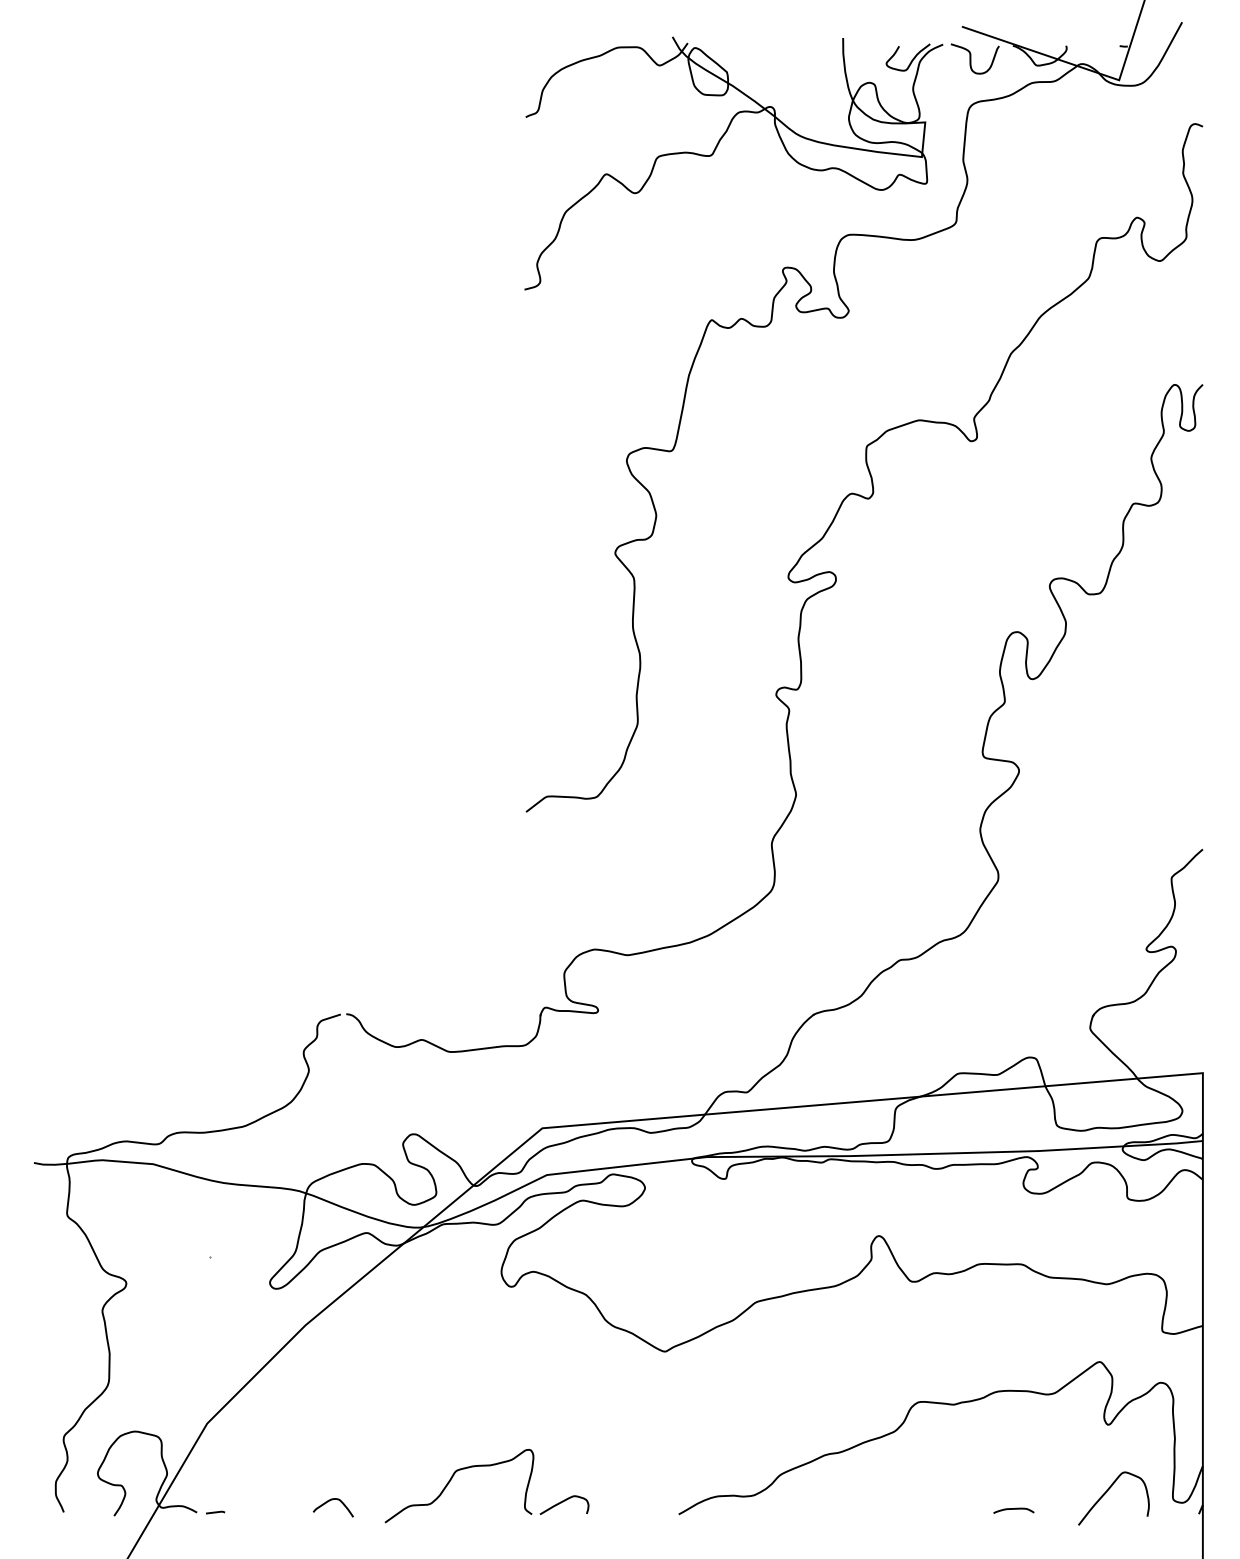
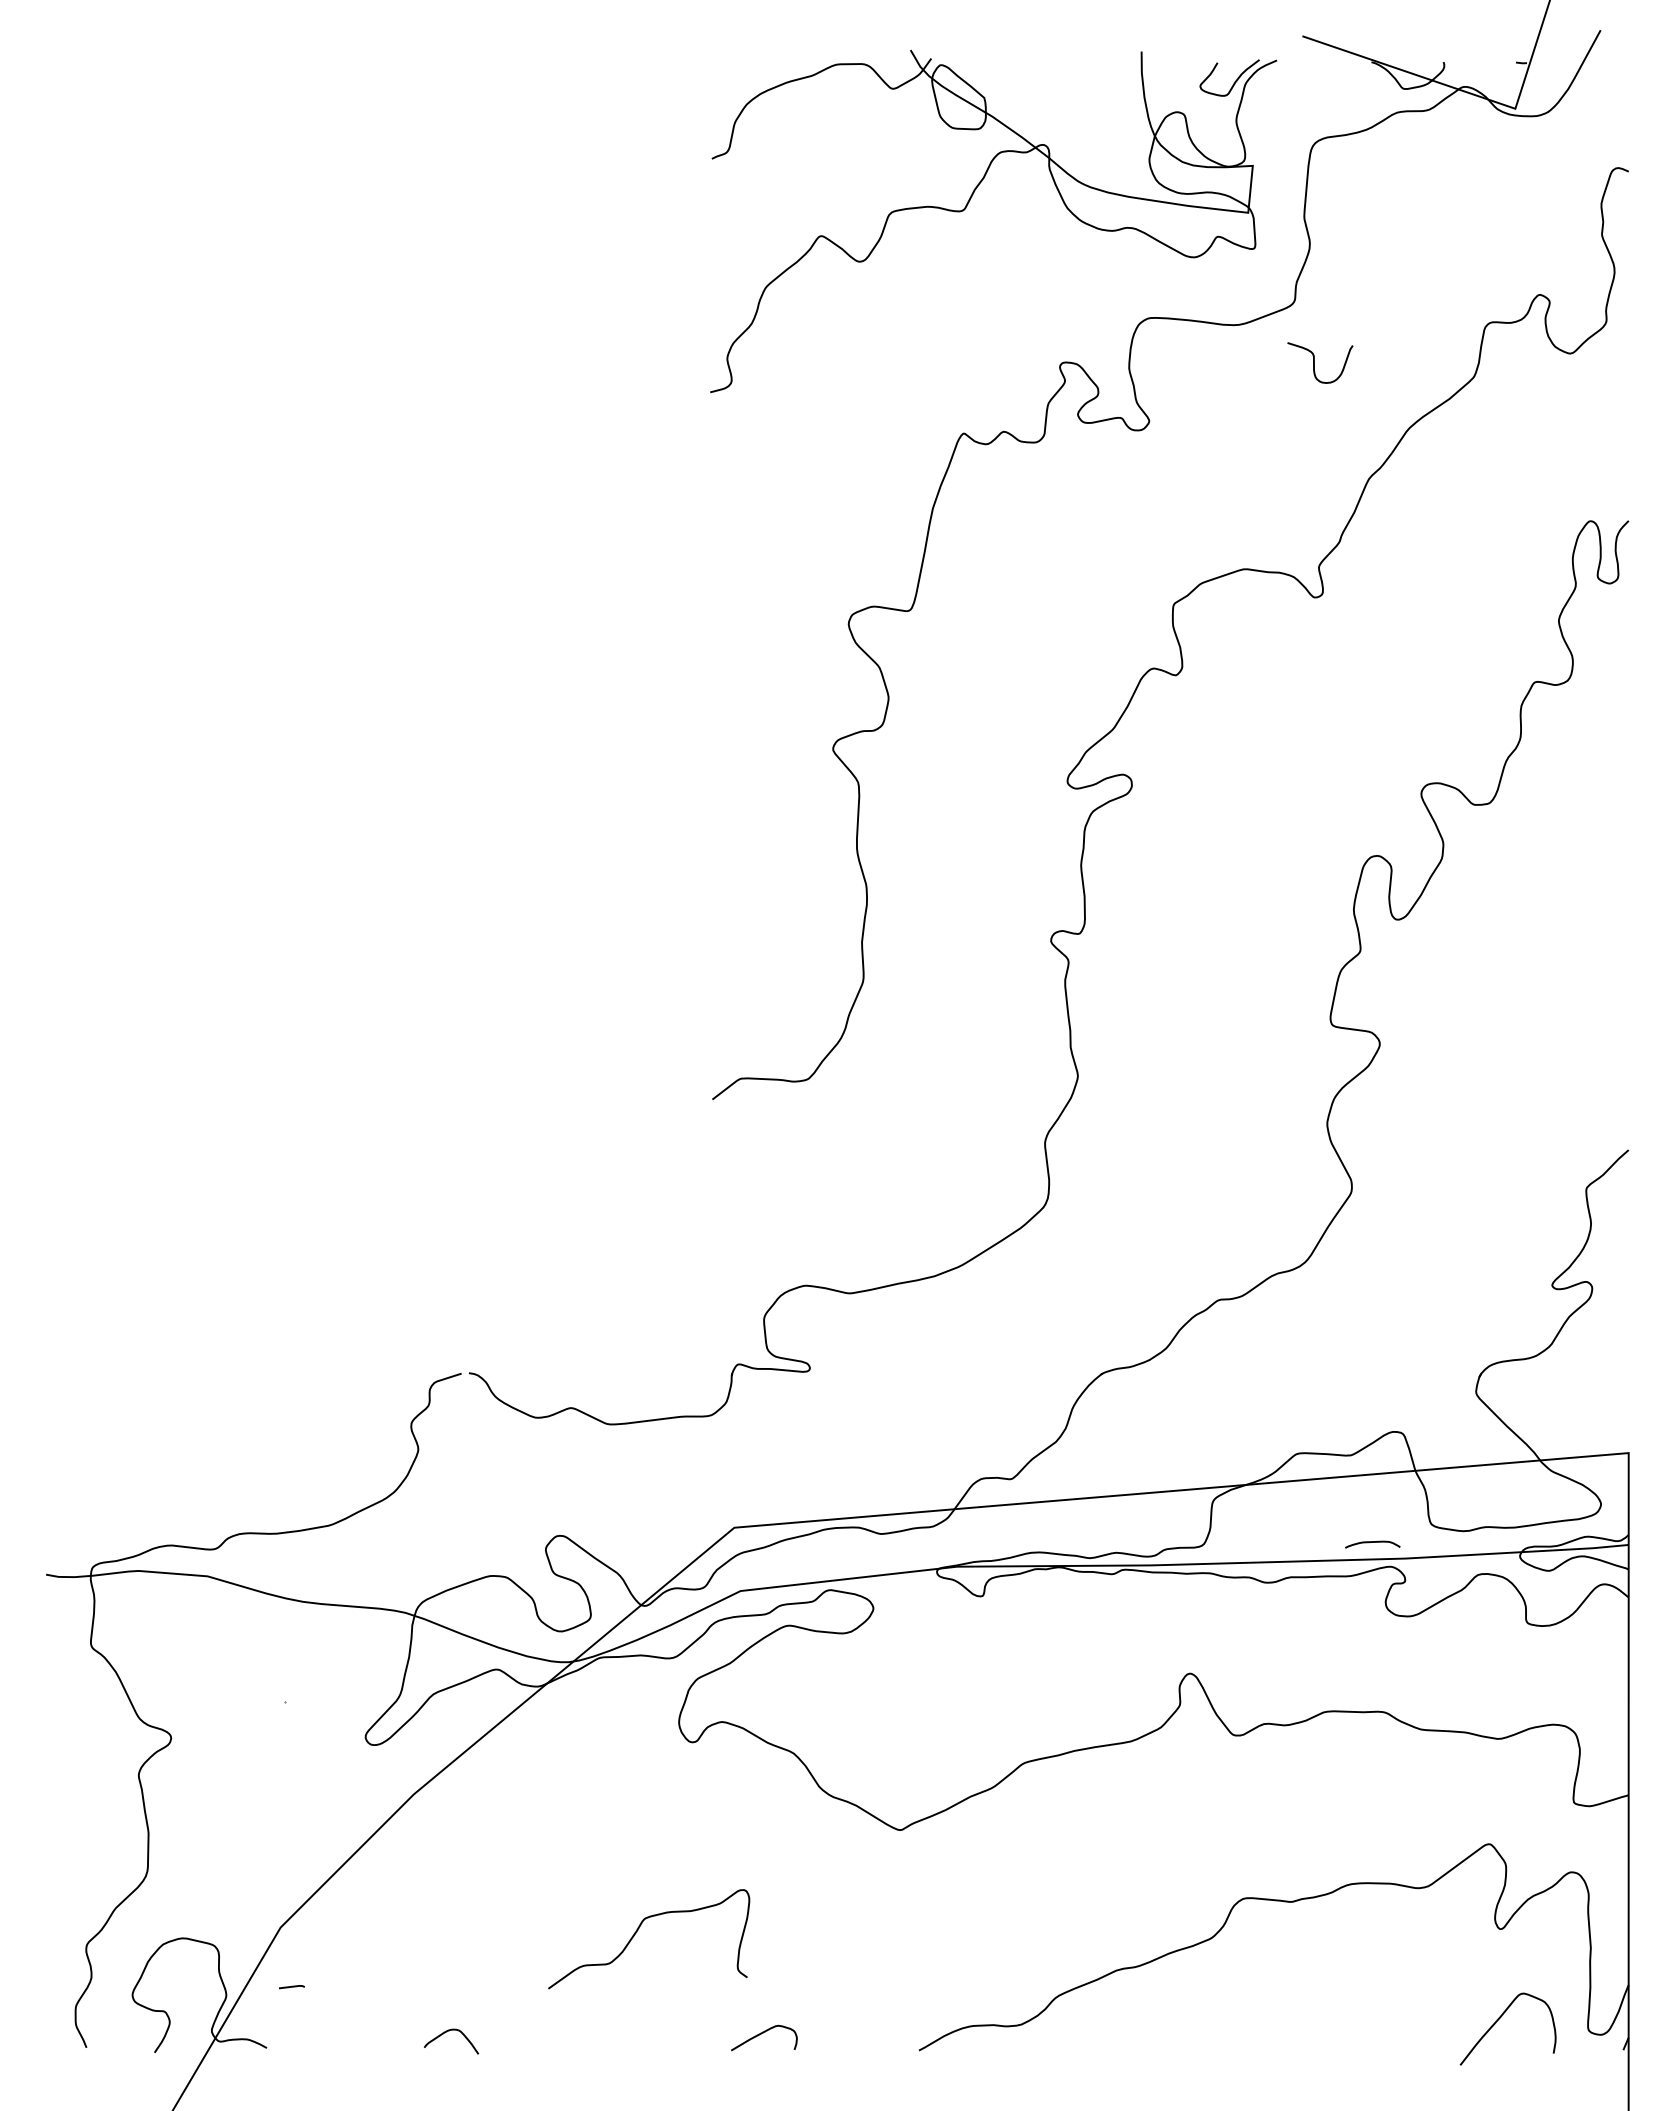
curve: (970, 58) -> (1314, 362), moved
curve: (451, 1479) -> (638, 1930), moved
curve: (1013, 1509) -> (1372, 1542), moved
line: (215, 1512) -> (291, 1987), moved

